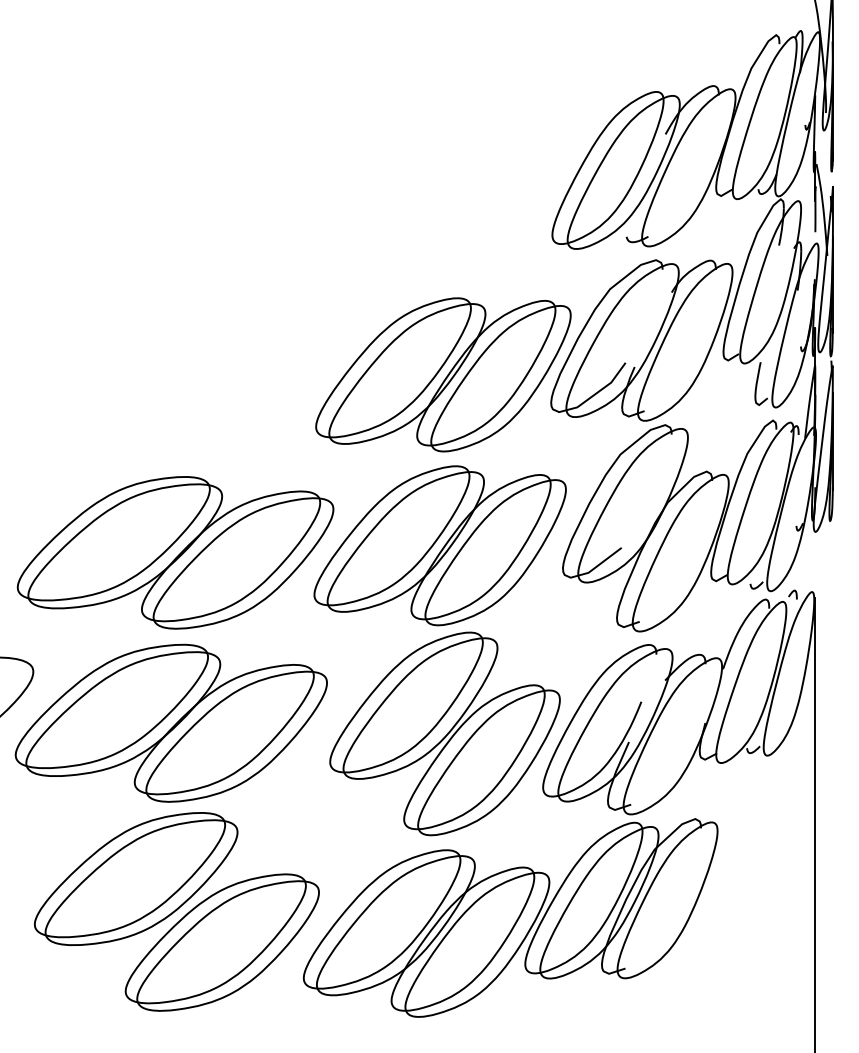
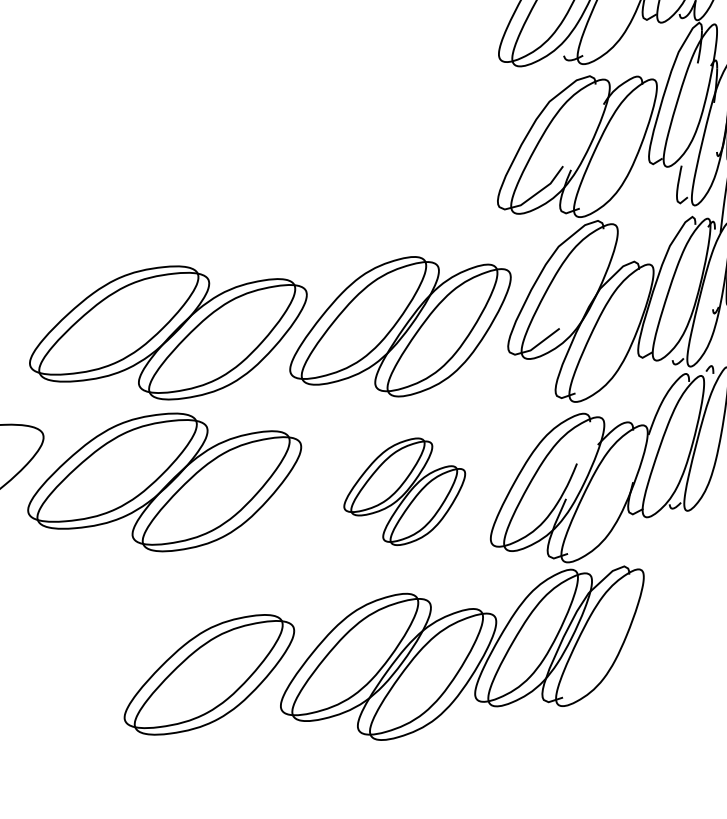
part: (443, 374) -> (403, 176), removed
part: (444, 733) -> (404, 491), size x0.6
part: (136, 878) -> (134, 618), removed

